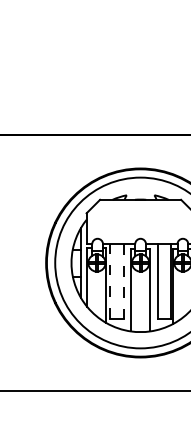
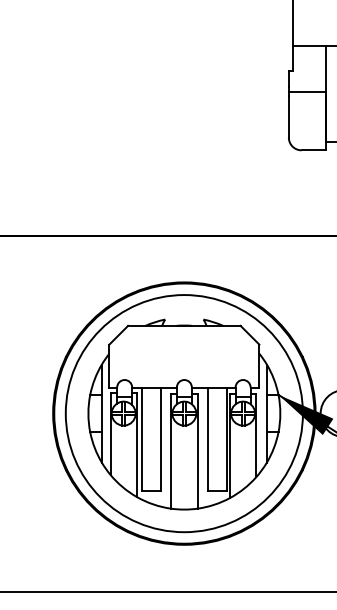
line: (109, 281) -> (141, 439), dashed -> solid
line: (123, 281) -> (160, 439), dashed -> solid

